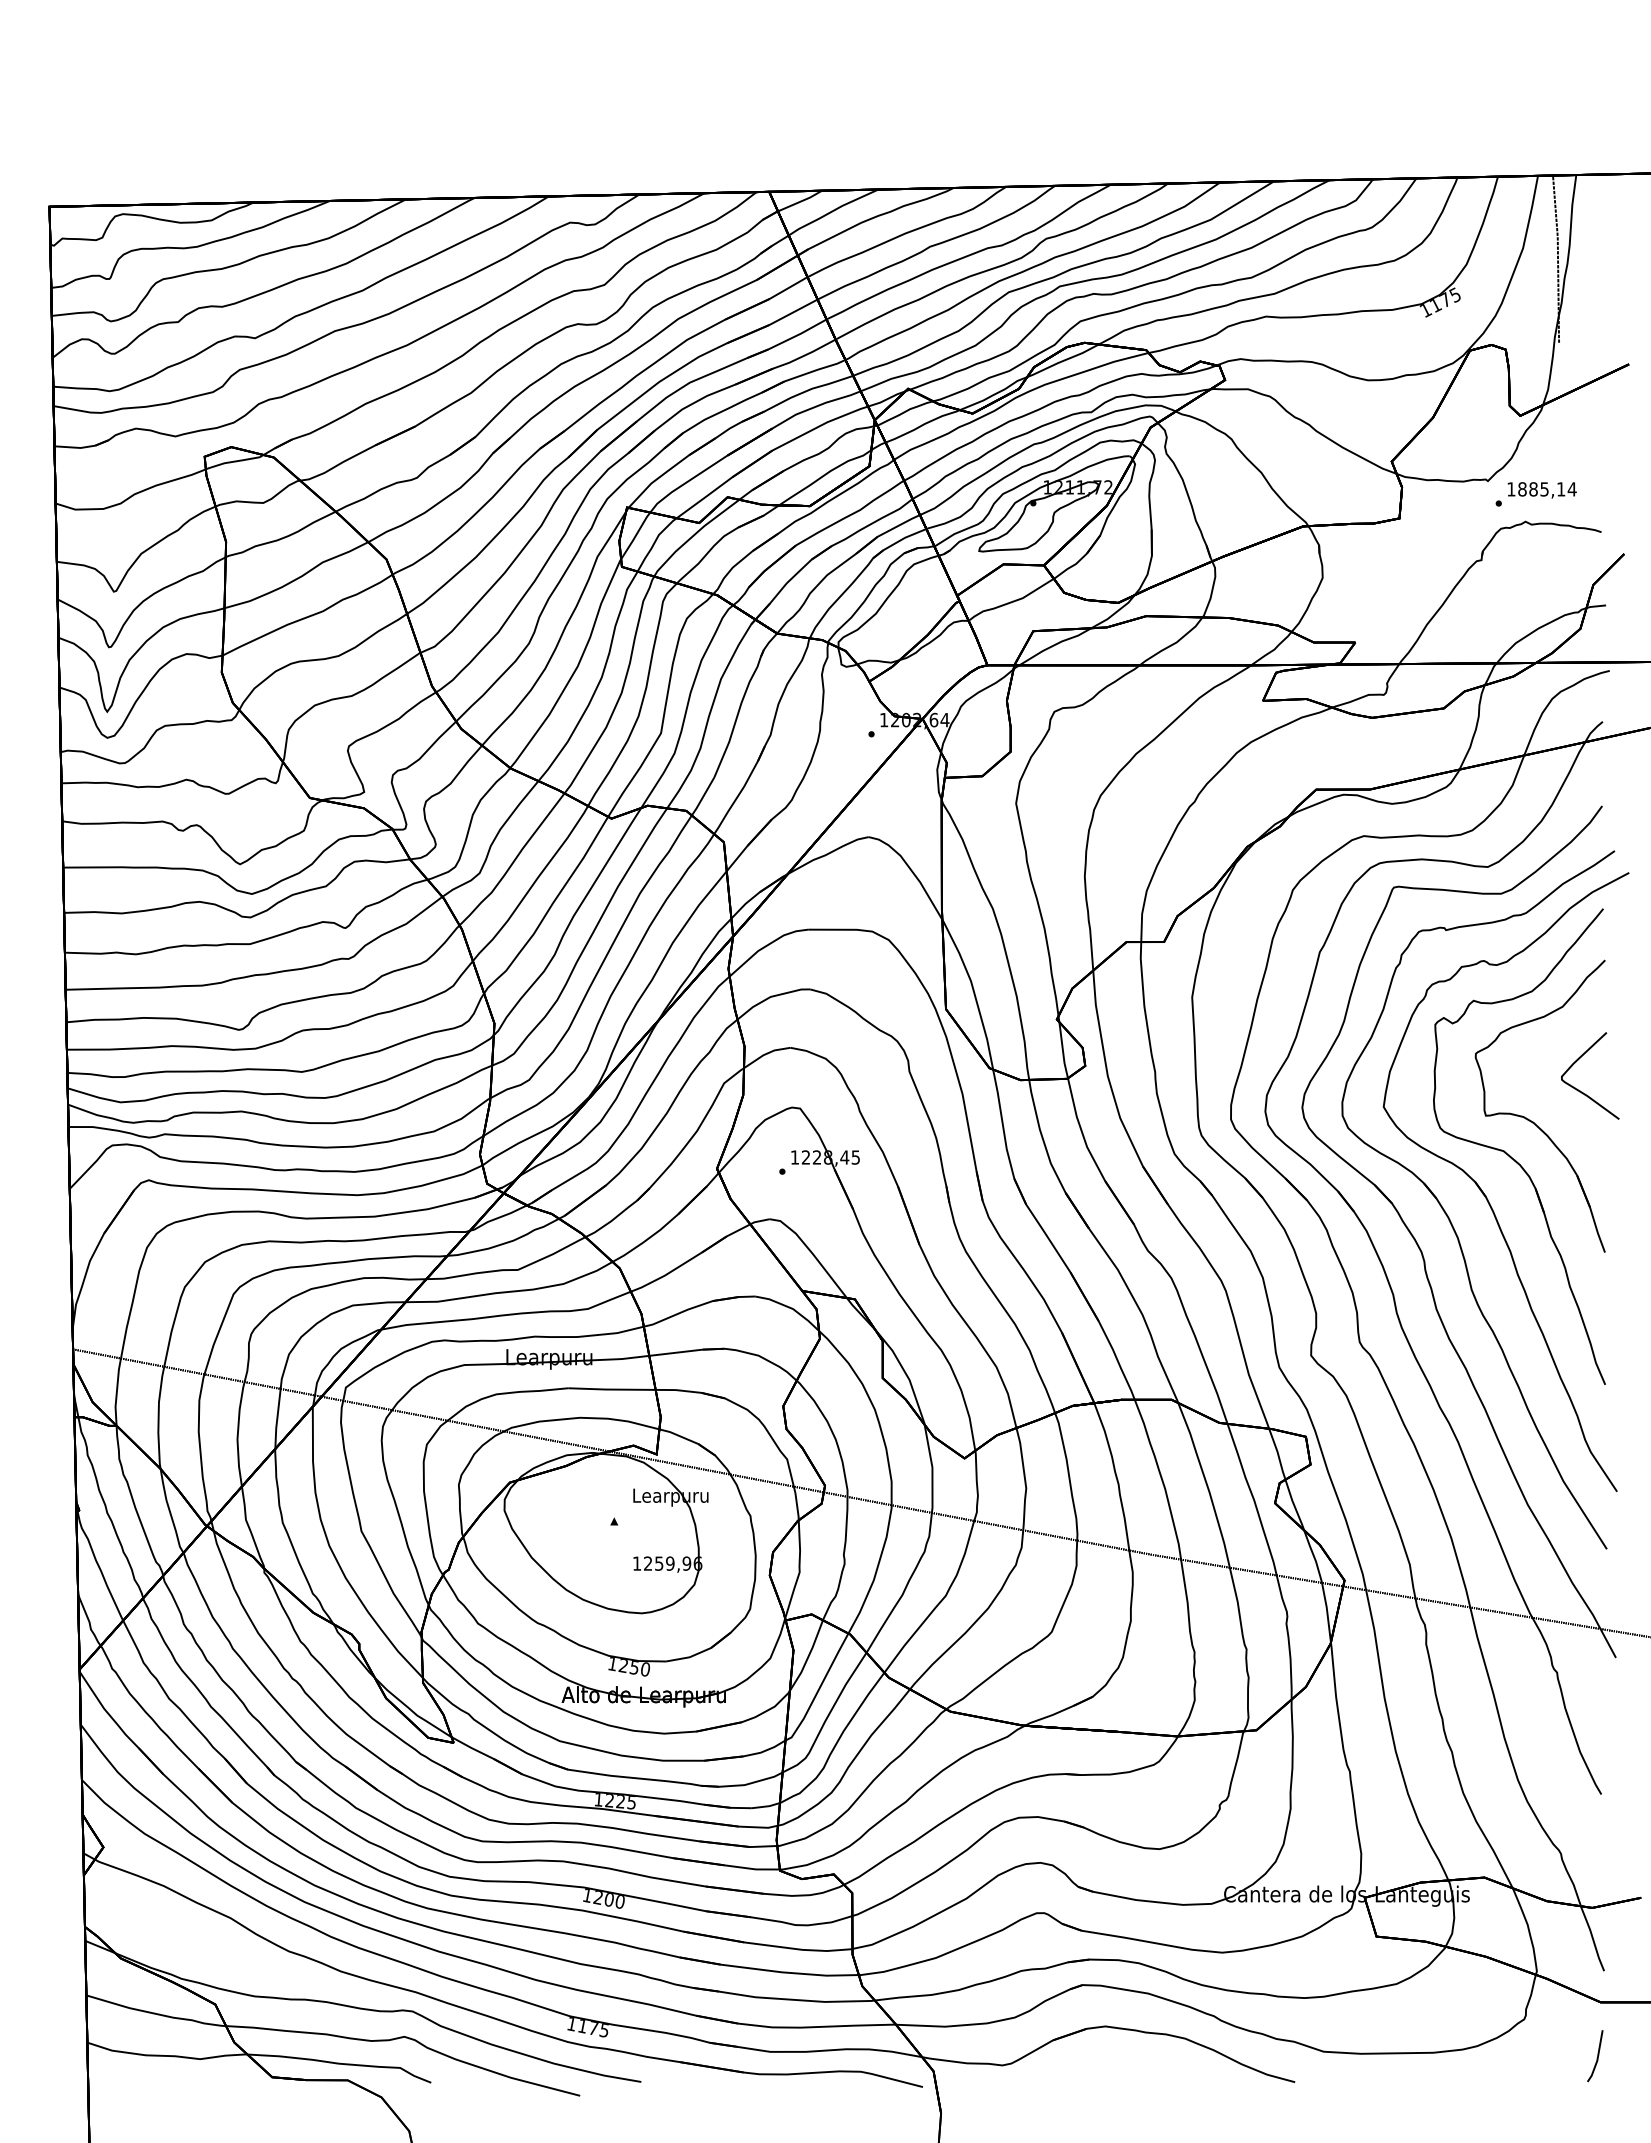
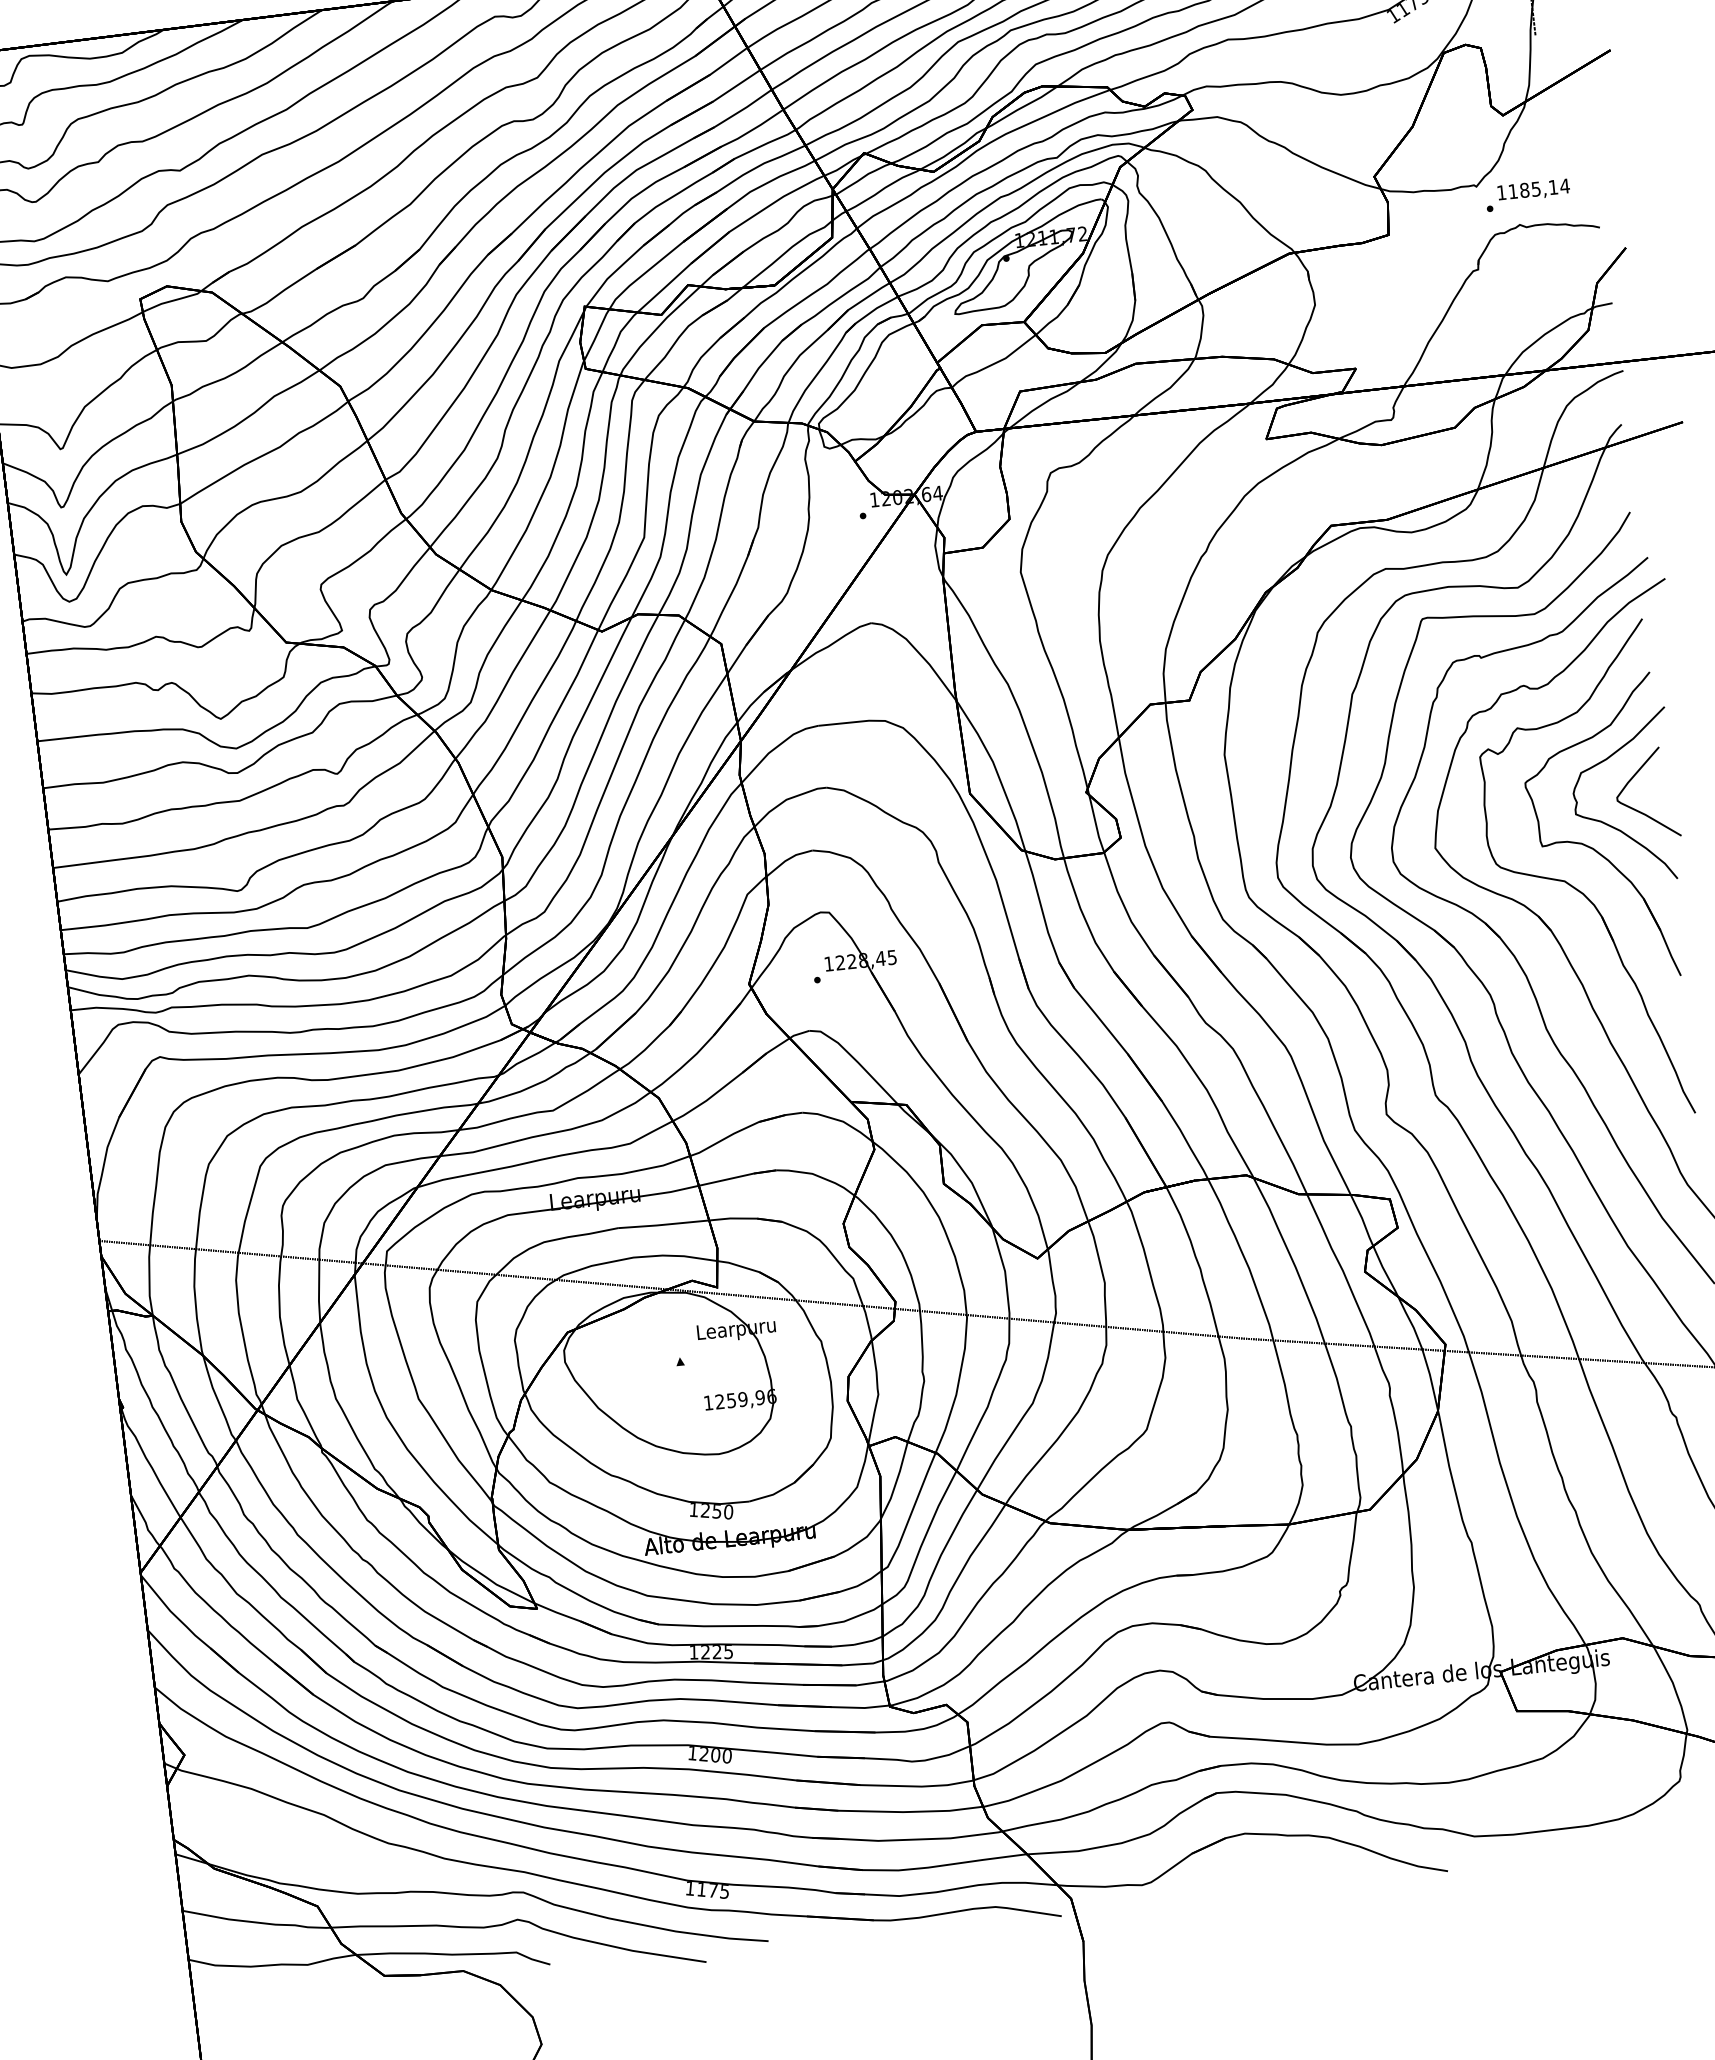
text: (1522, 489) -> (1513, 191), 1885,14 -> 1185,14
curve: (1552, 1101) -> (1610, 824), added

